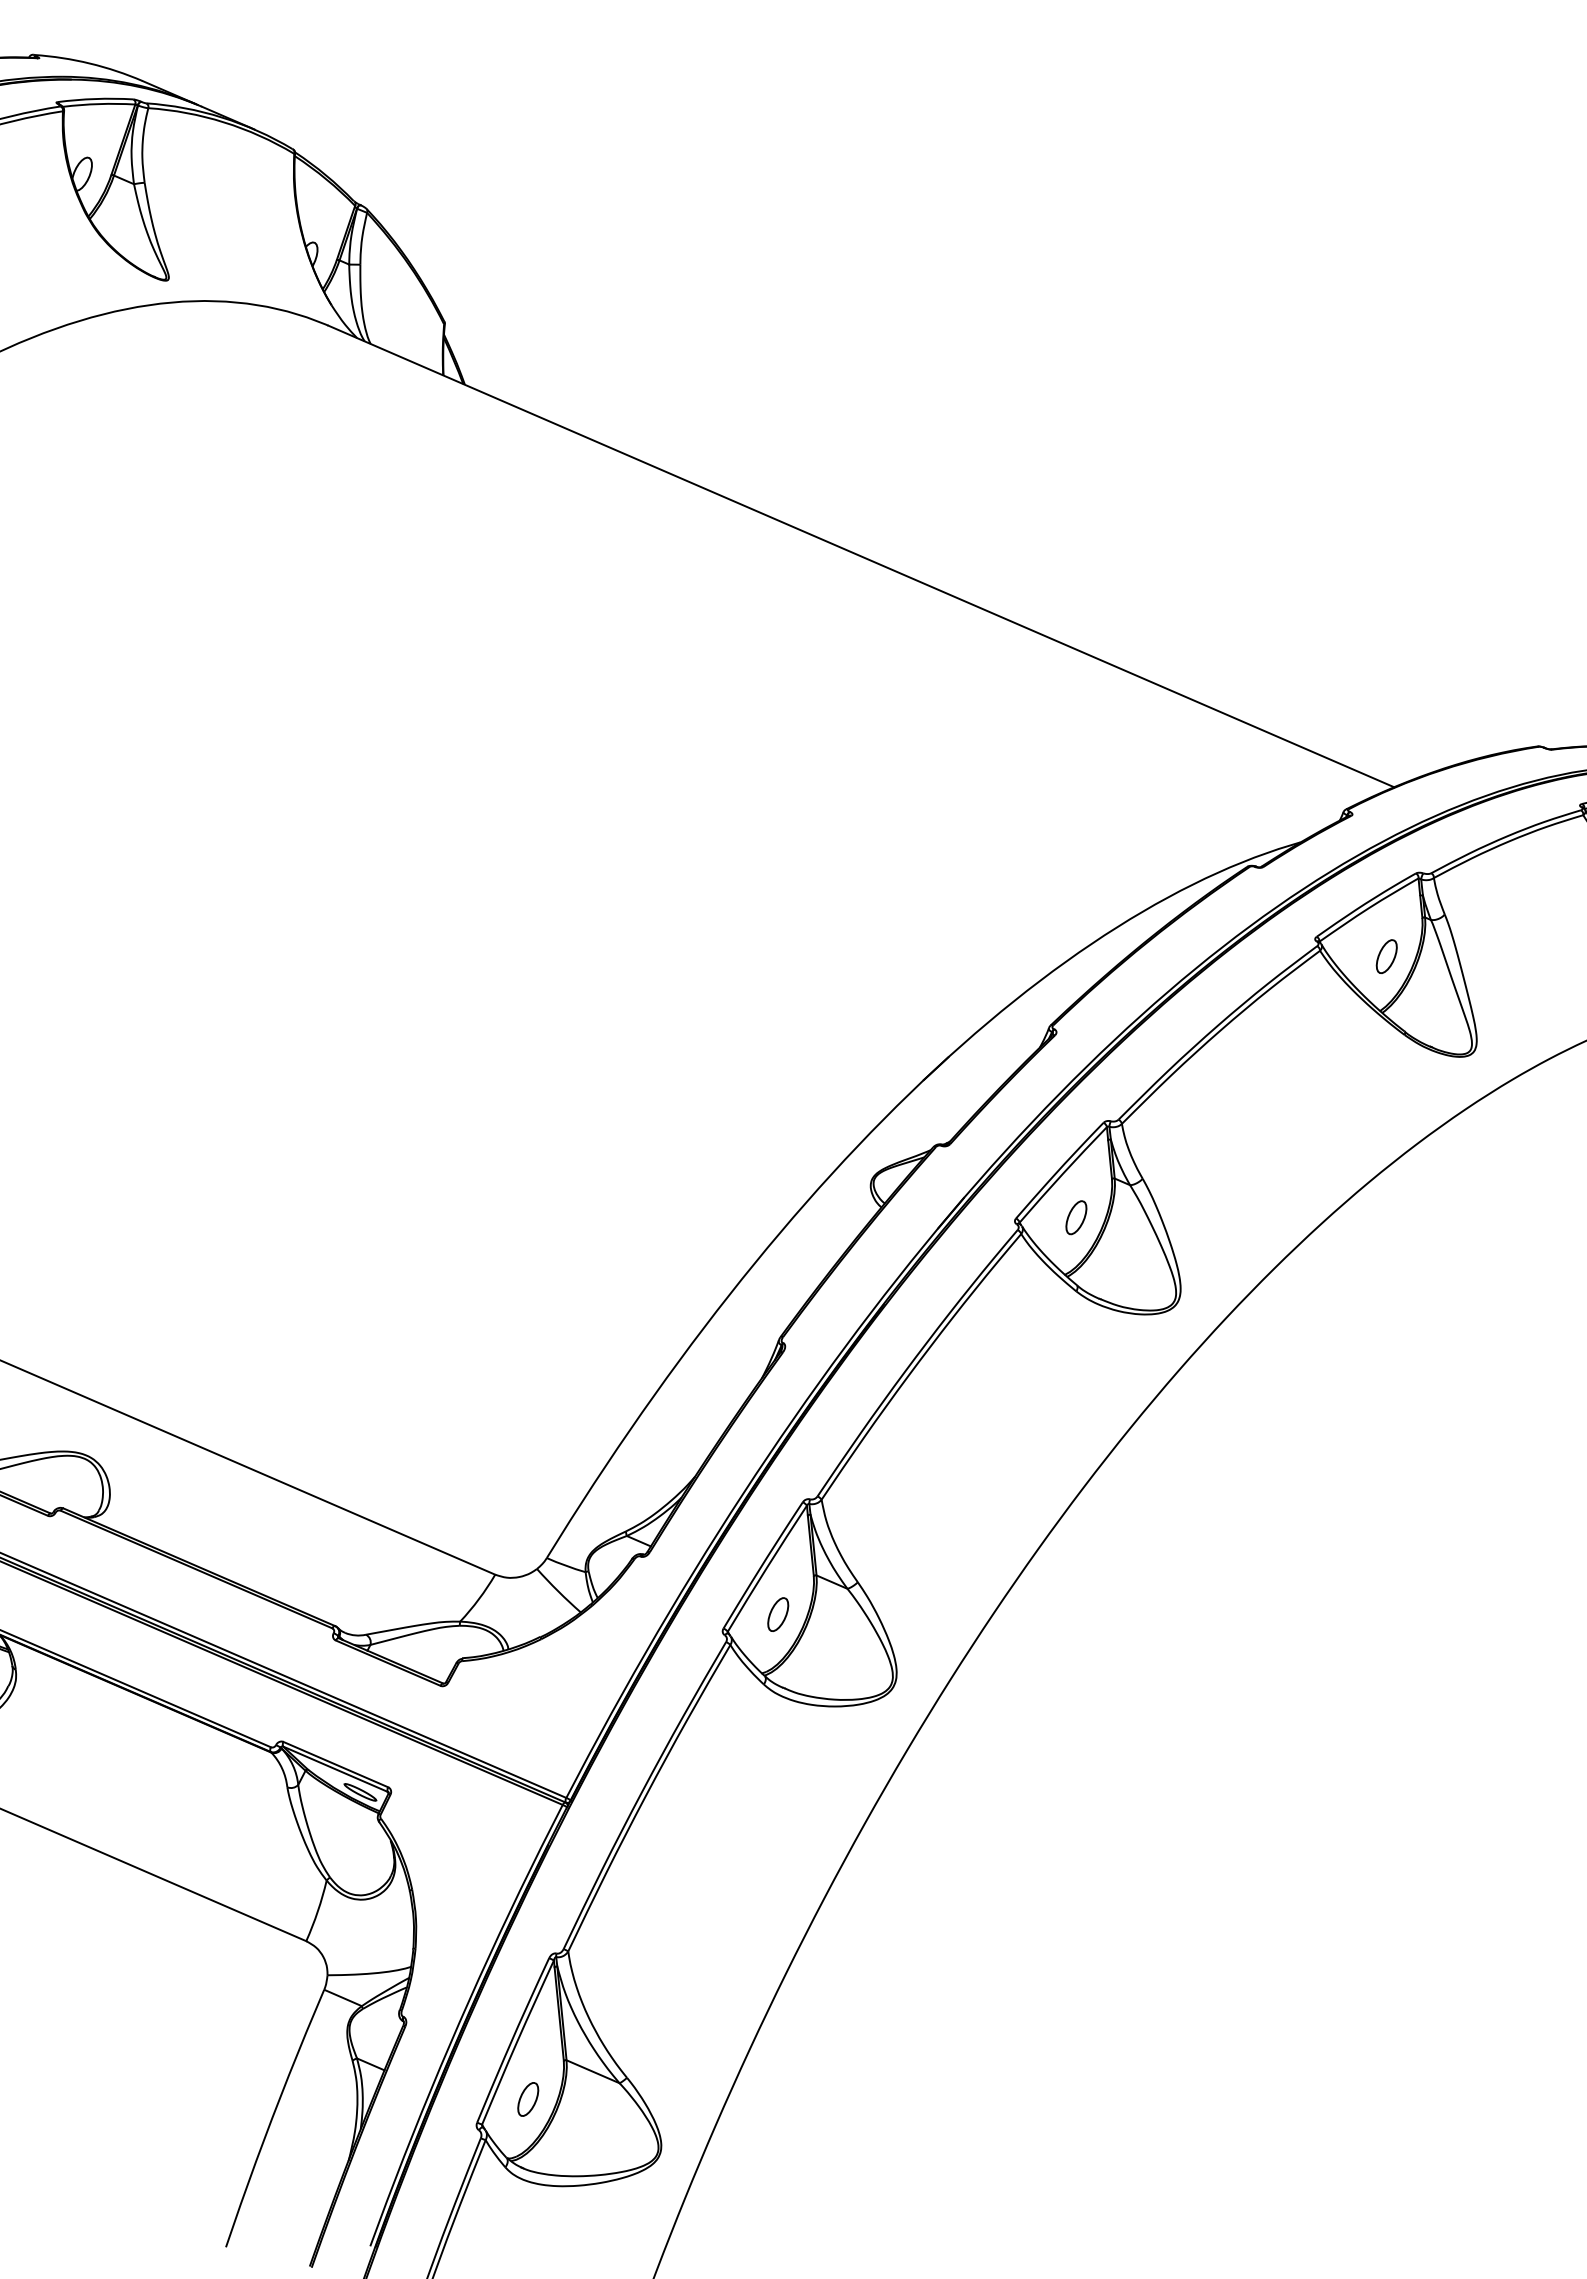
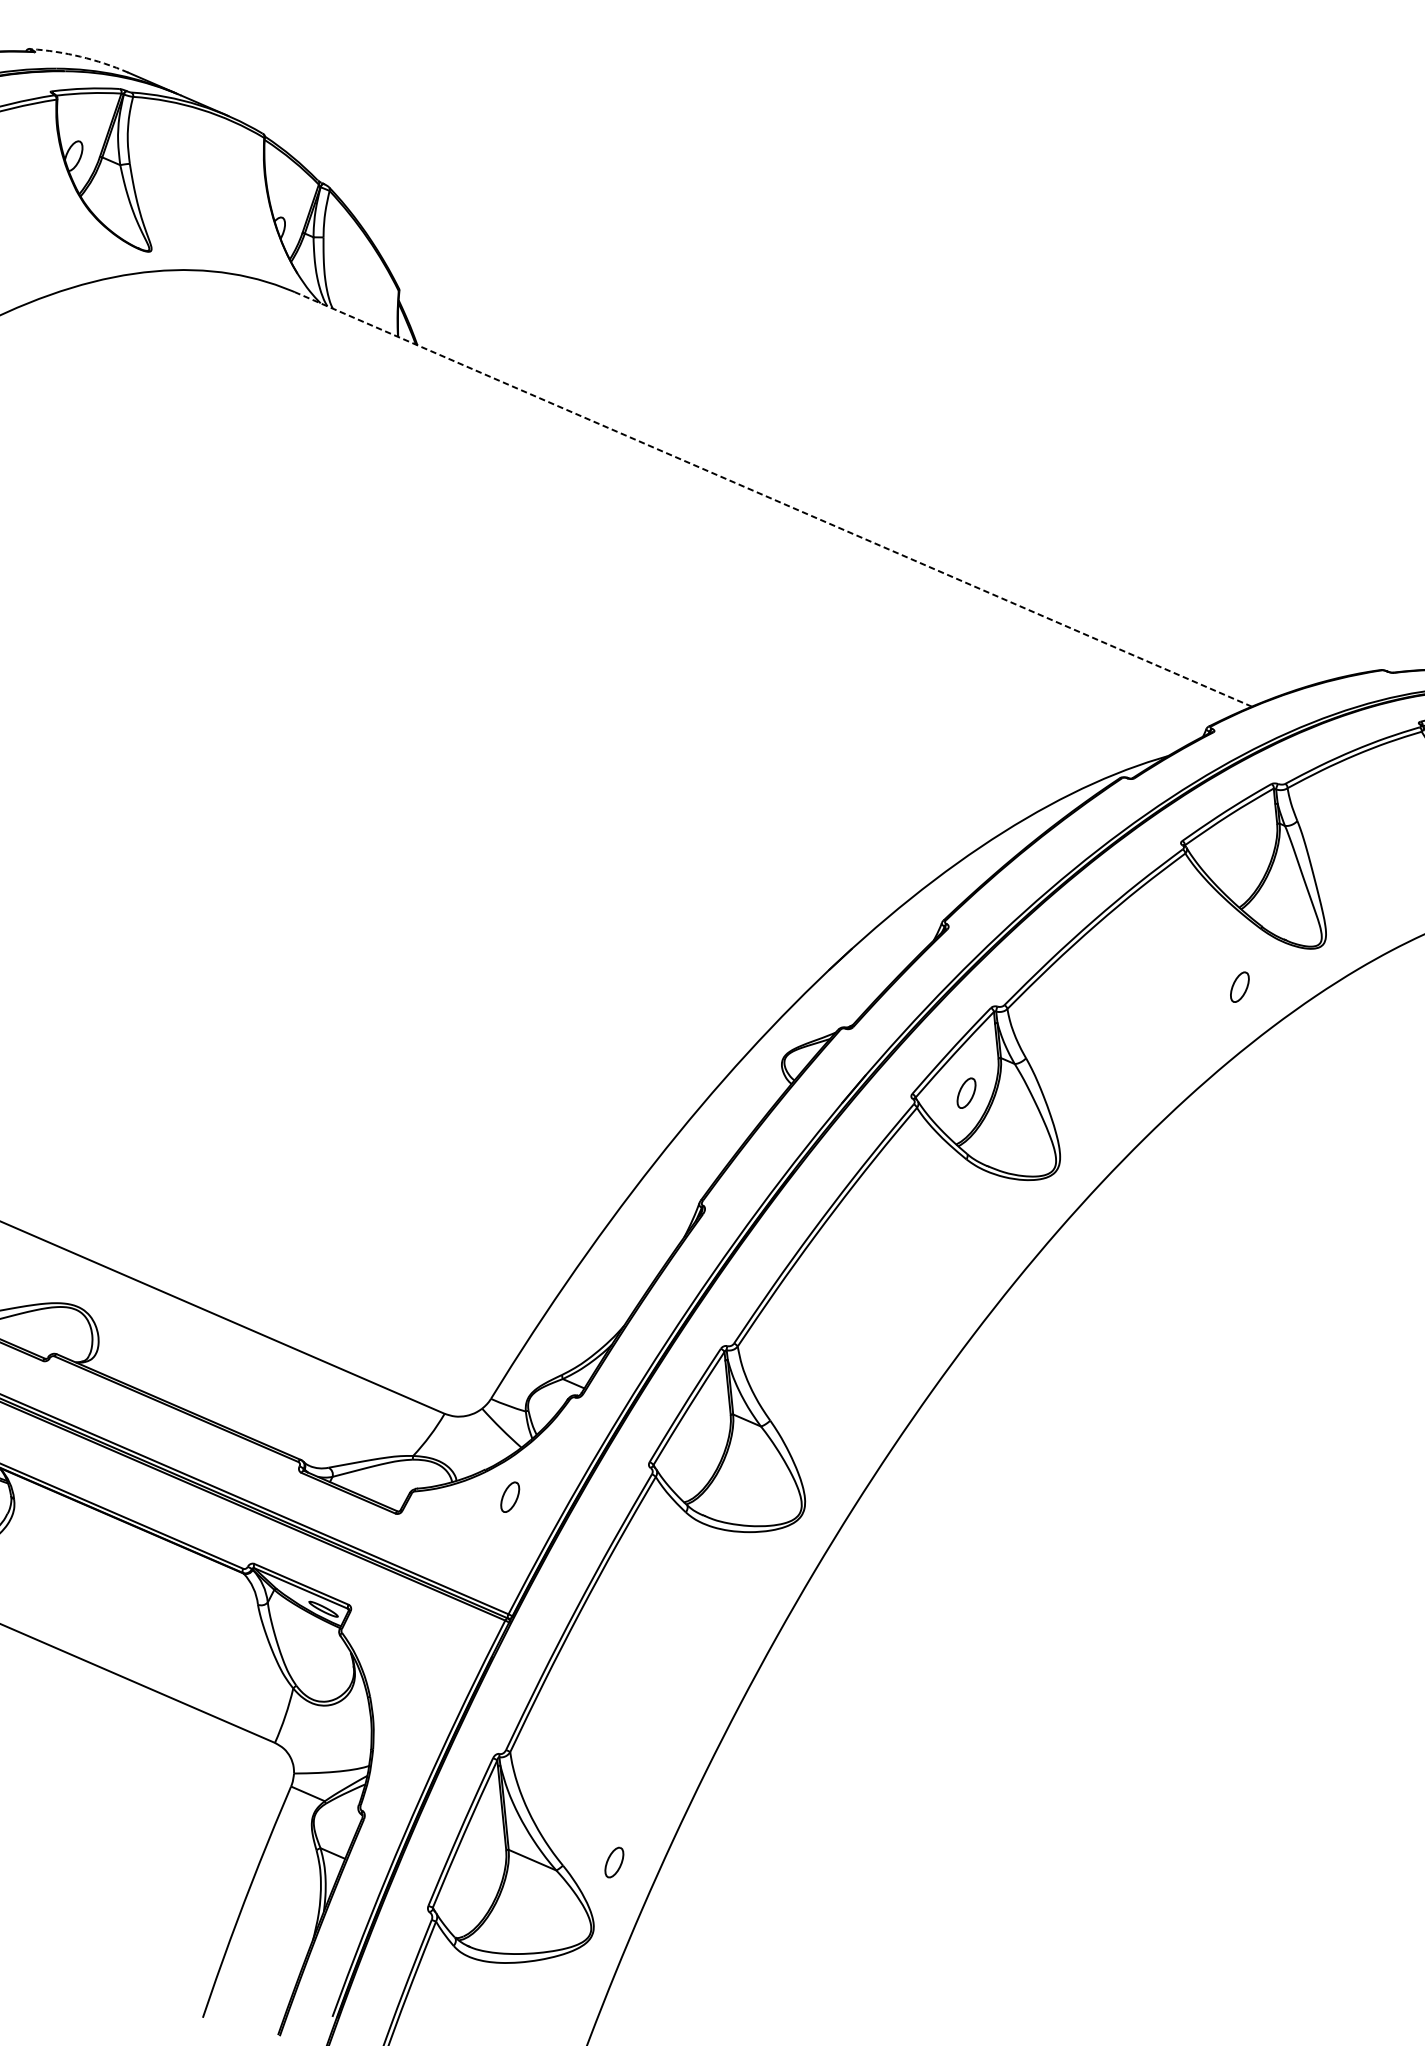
arc: (89, 63) -> (80, 56), solid -> dashed
line: (861, 556) -> (773, 499), solid -> dashed
part: (1386, 956) -> (1239, 987), moved
part: (778, 1614) -> (510, 1497), moved
part: (528, 2099) -> (614, 1862), moved

